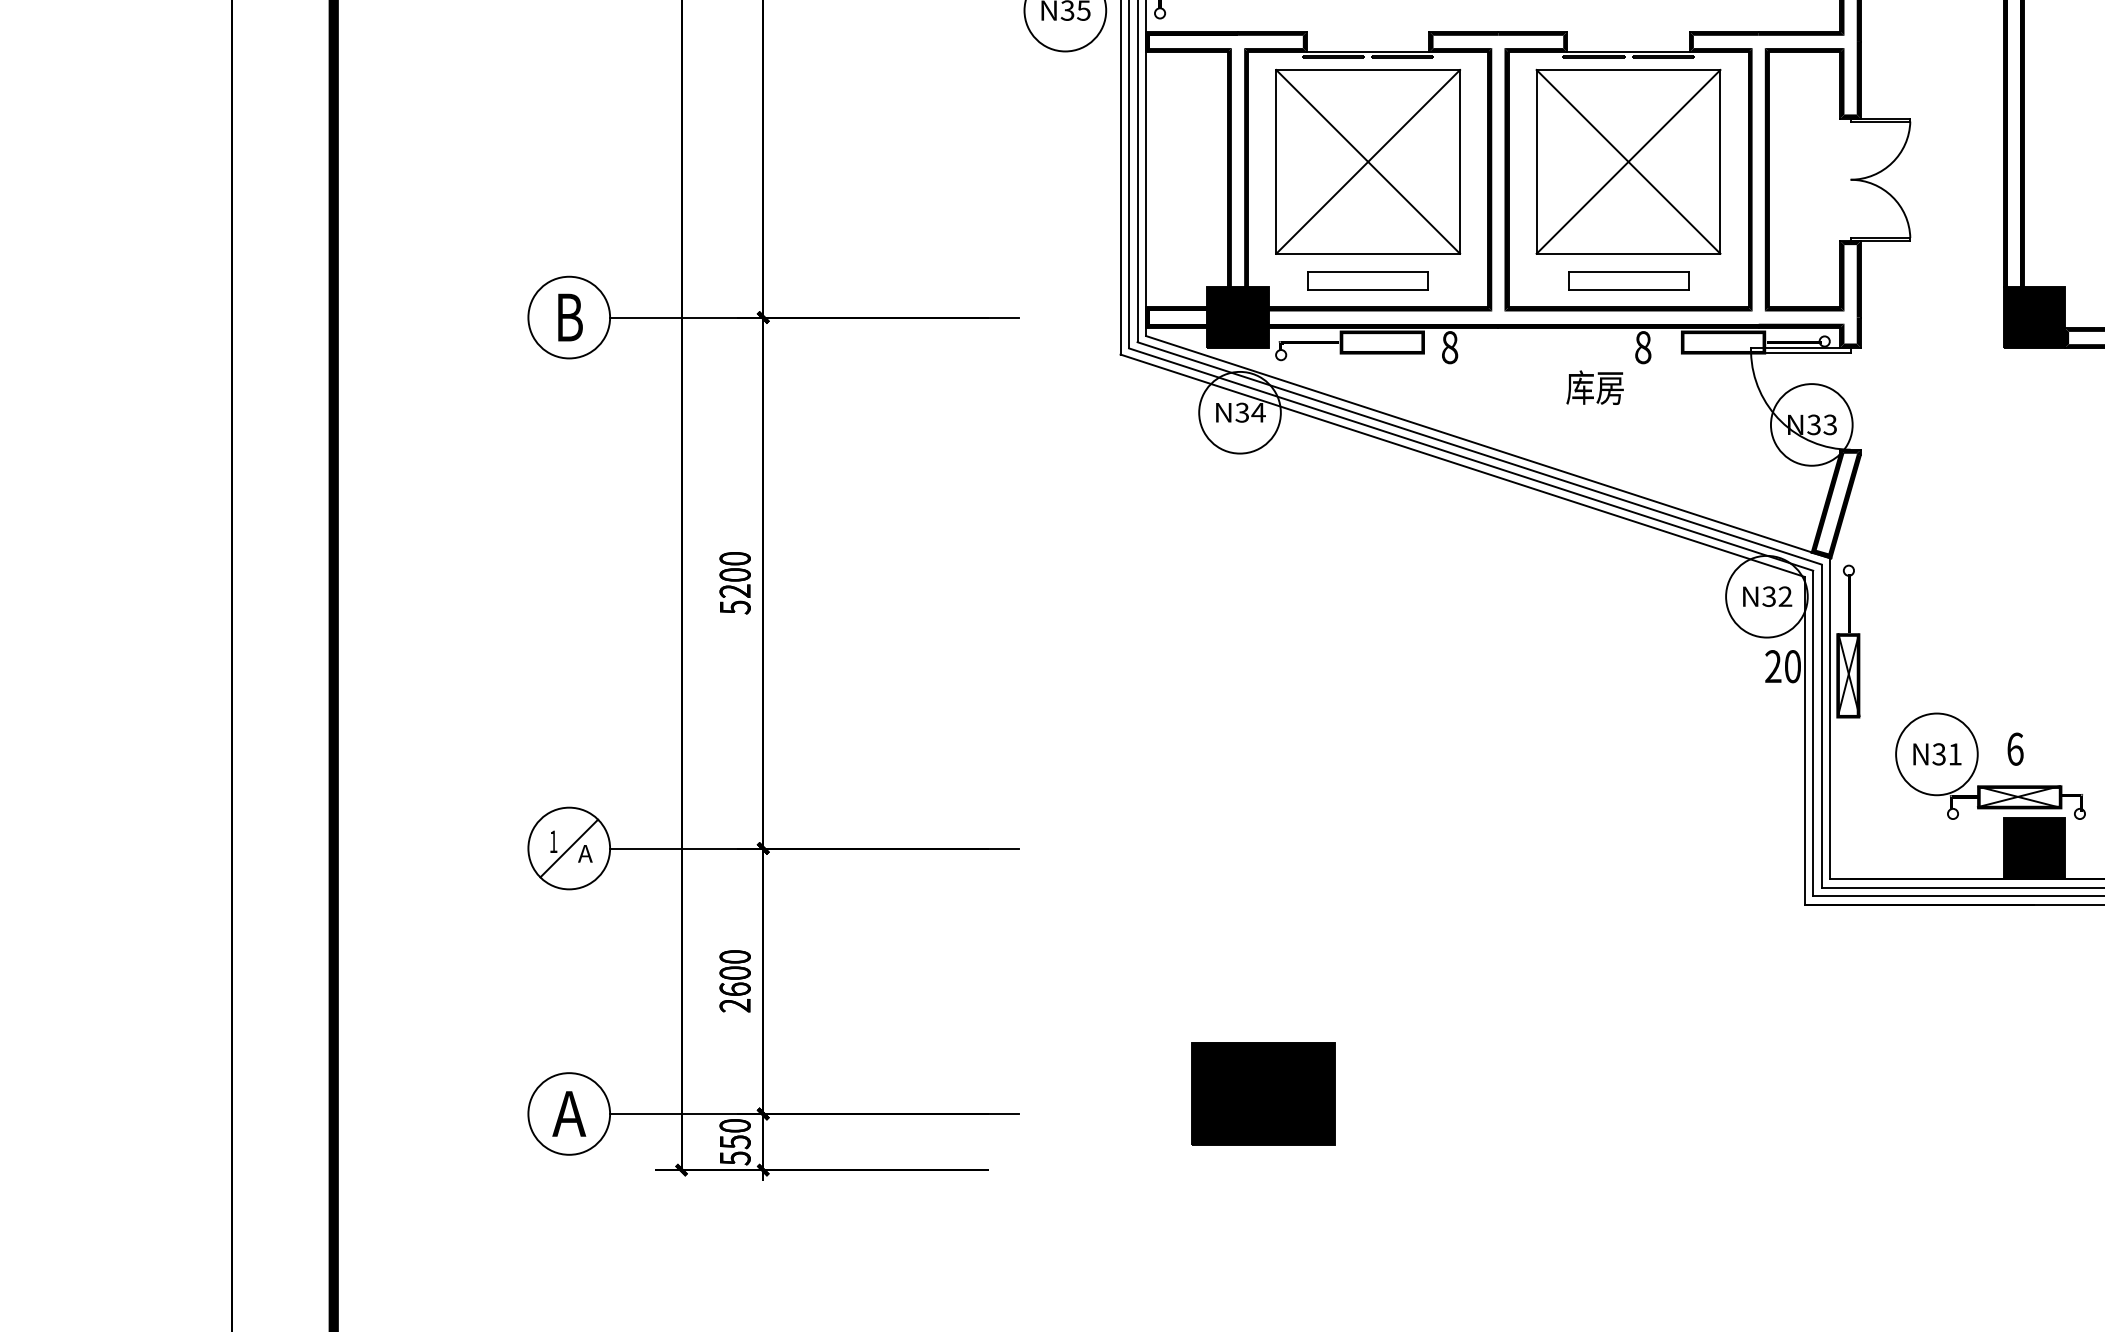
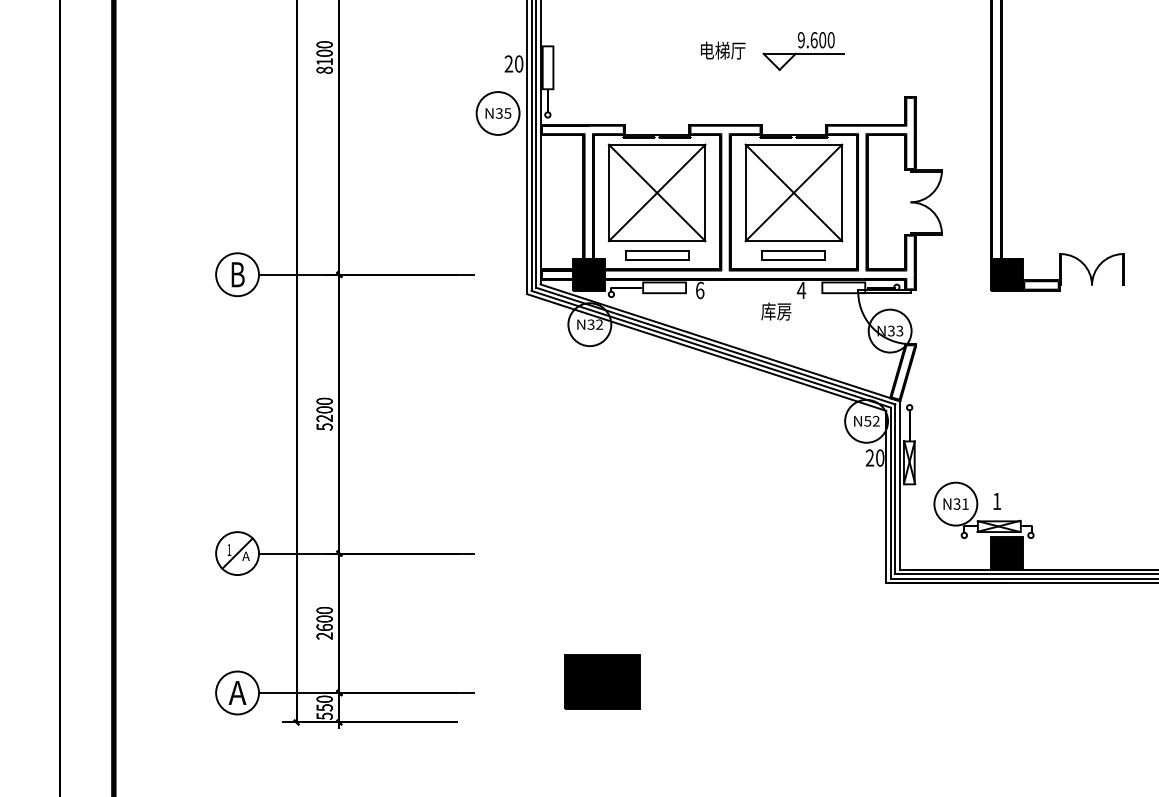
text: (1450, 347) -> (700, 290), 8 -> 6
text: (1643, 347) -> (801, 290), 8 -> 4
text: (1258, 412) -> (599, 324), N34 -> N32
text: (1768, 595) -> (867, 420), N32 -> N52
text: (2016, 749) -> (997, 501), 6 -> 1

